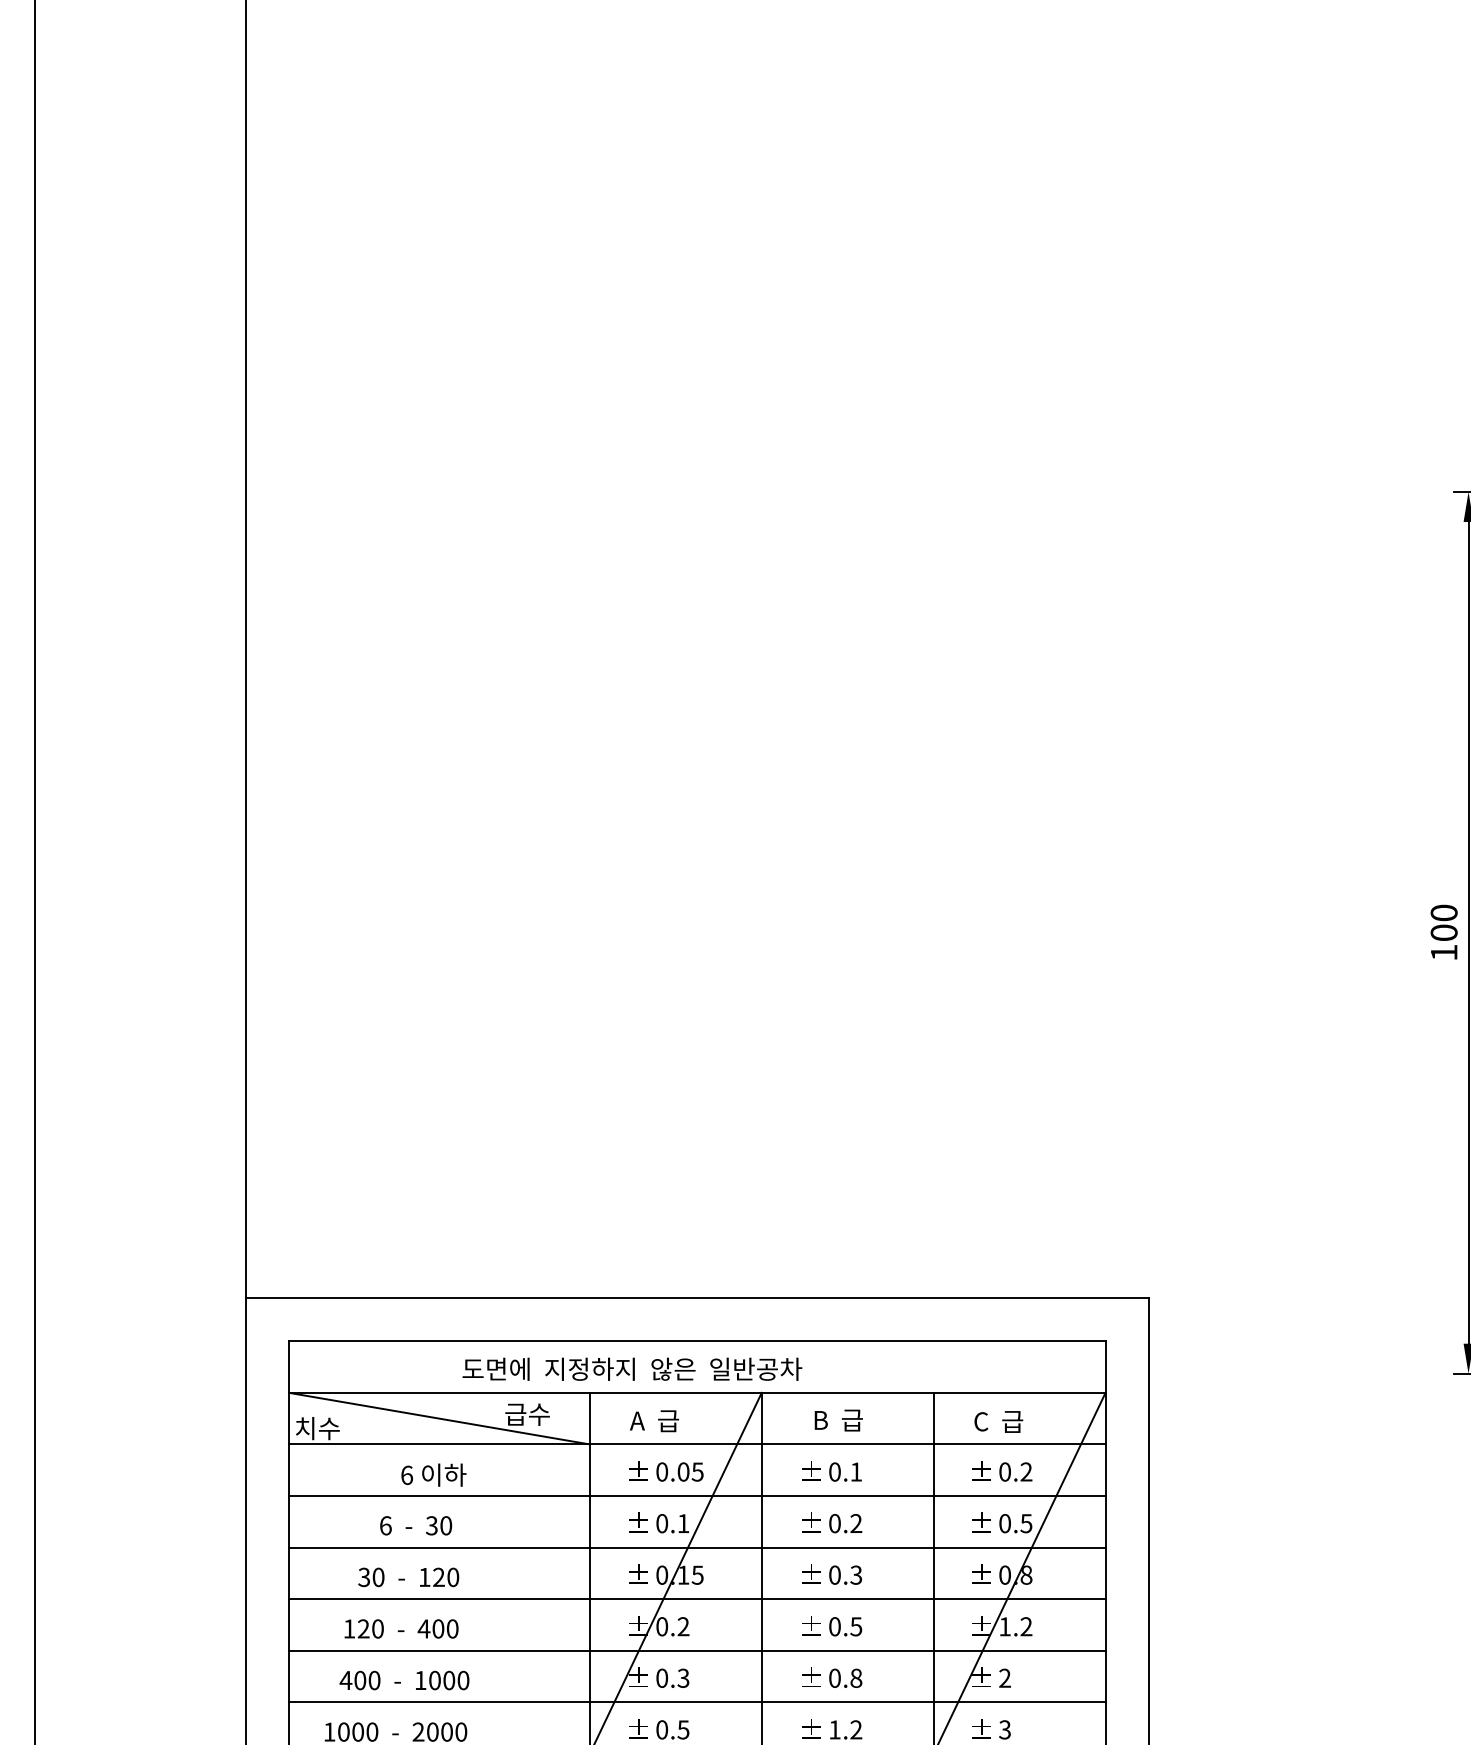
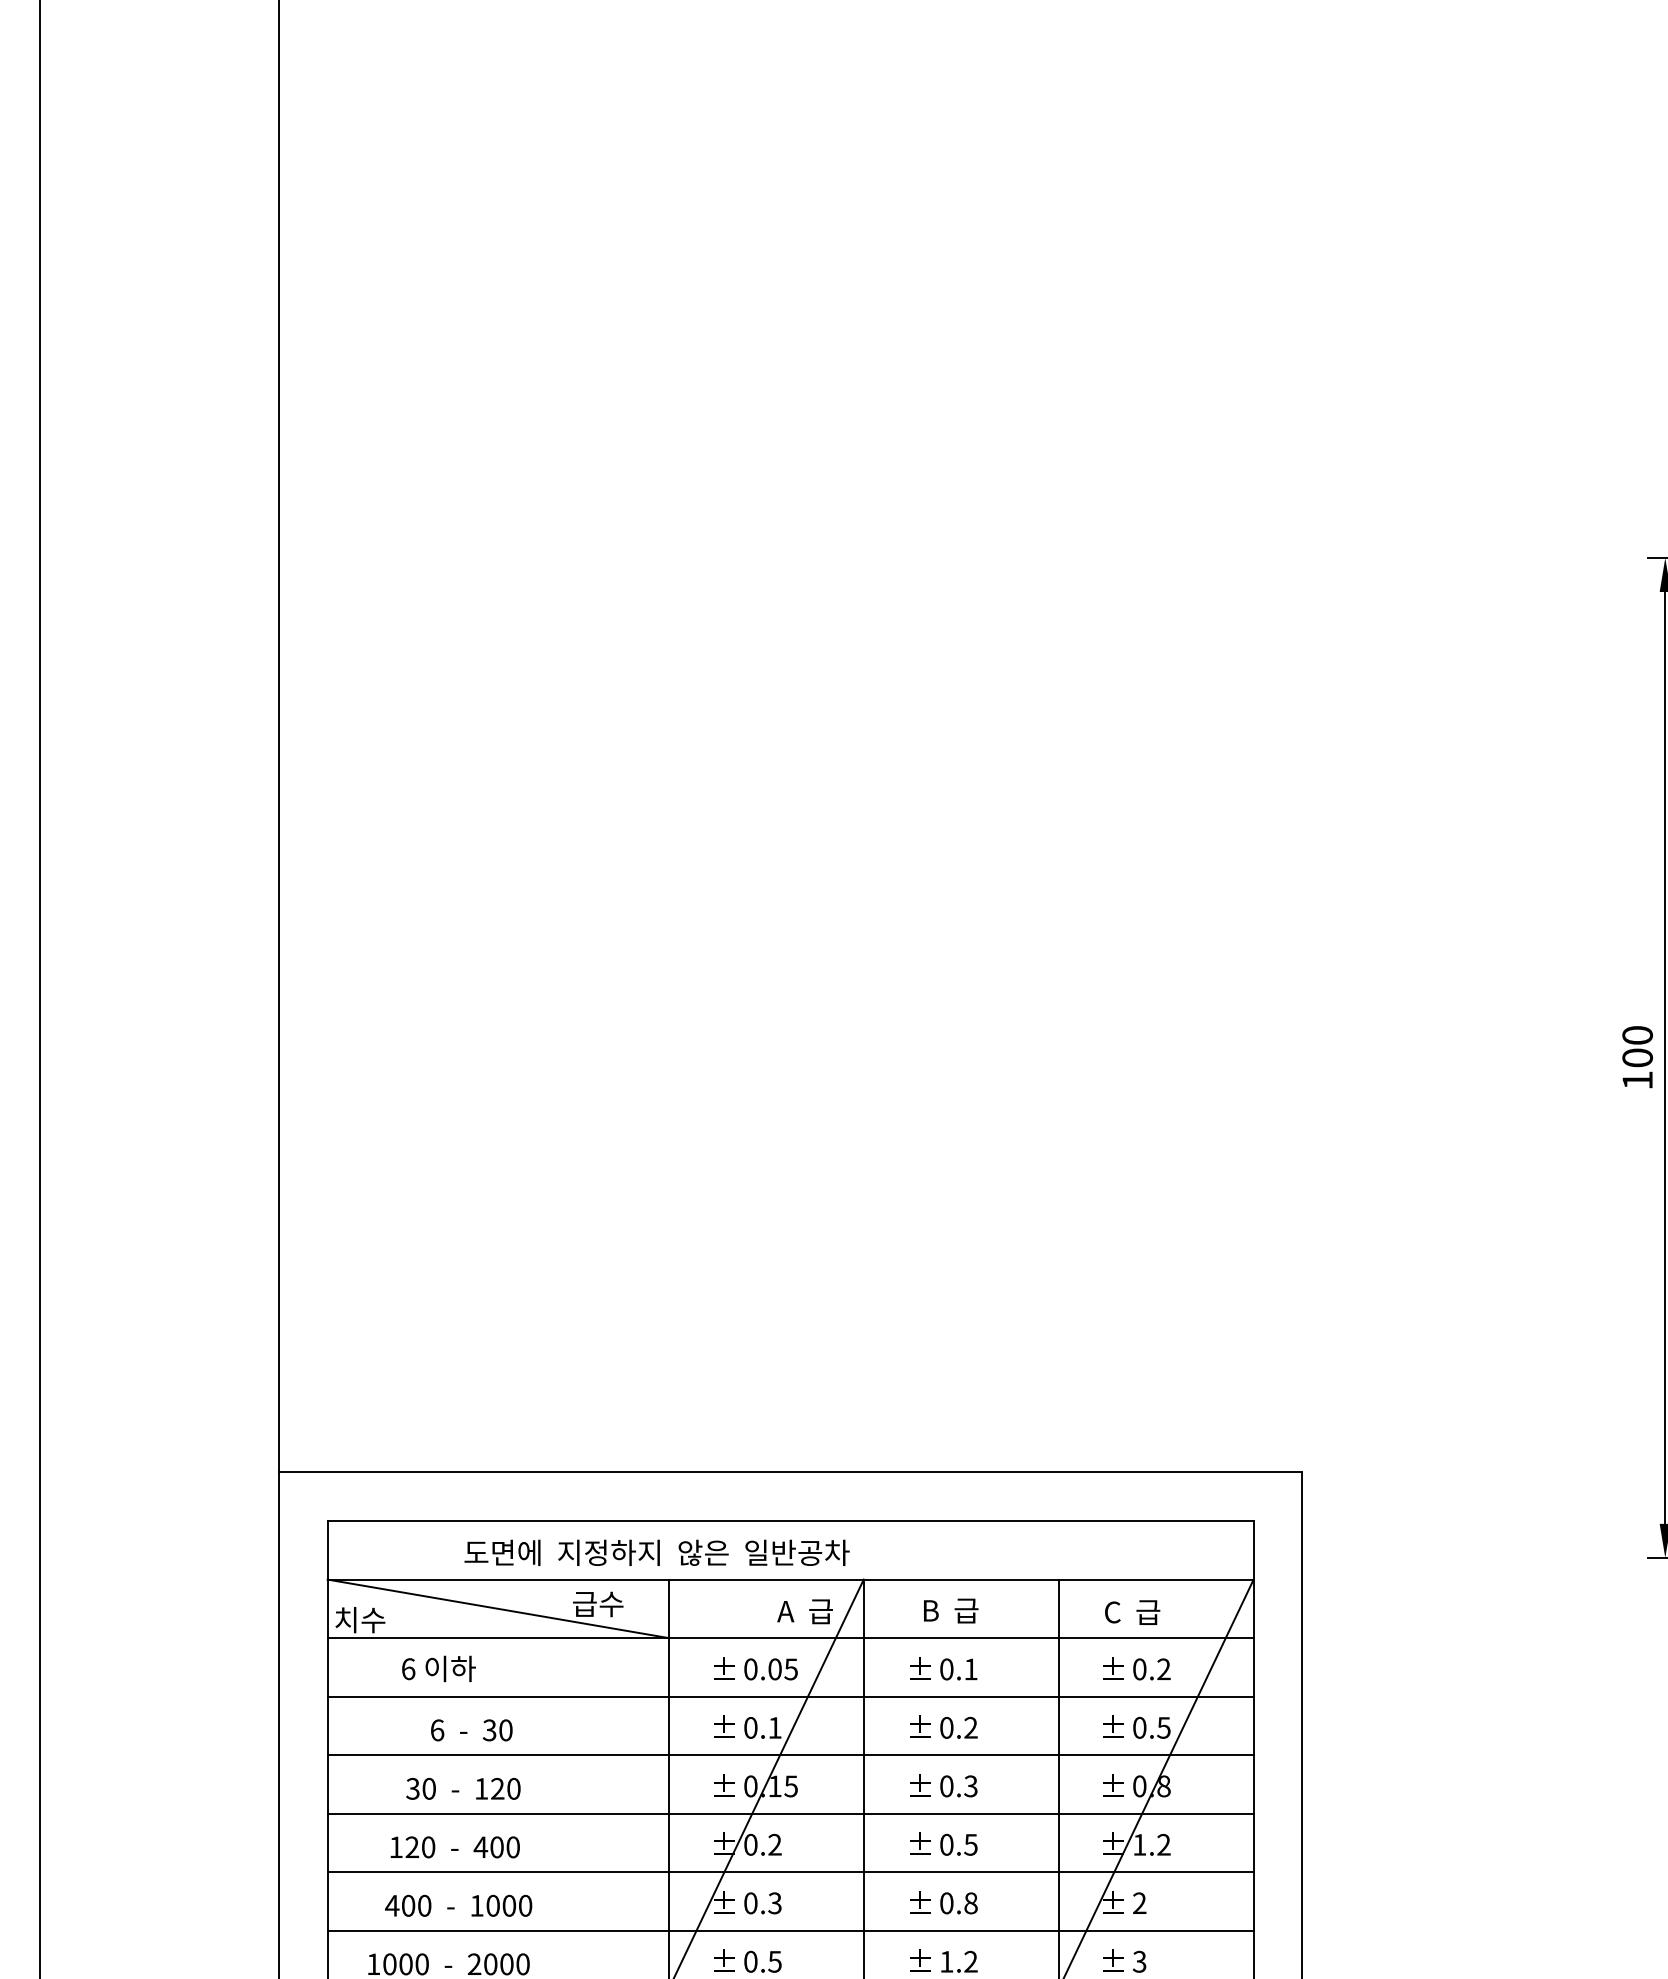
text: (631, 1368) -> (656, 1552), moved
text: (653, 1420) -> (804, 1611), moved
text: (433, 1474) -> (438, 1668), moved

